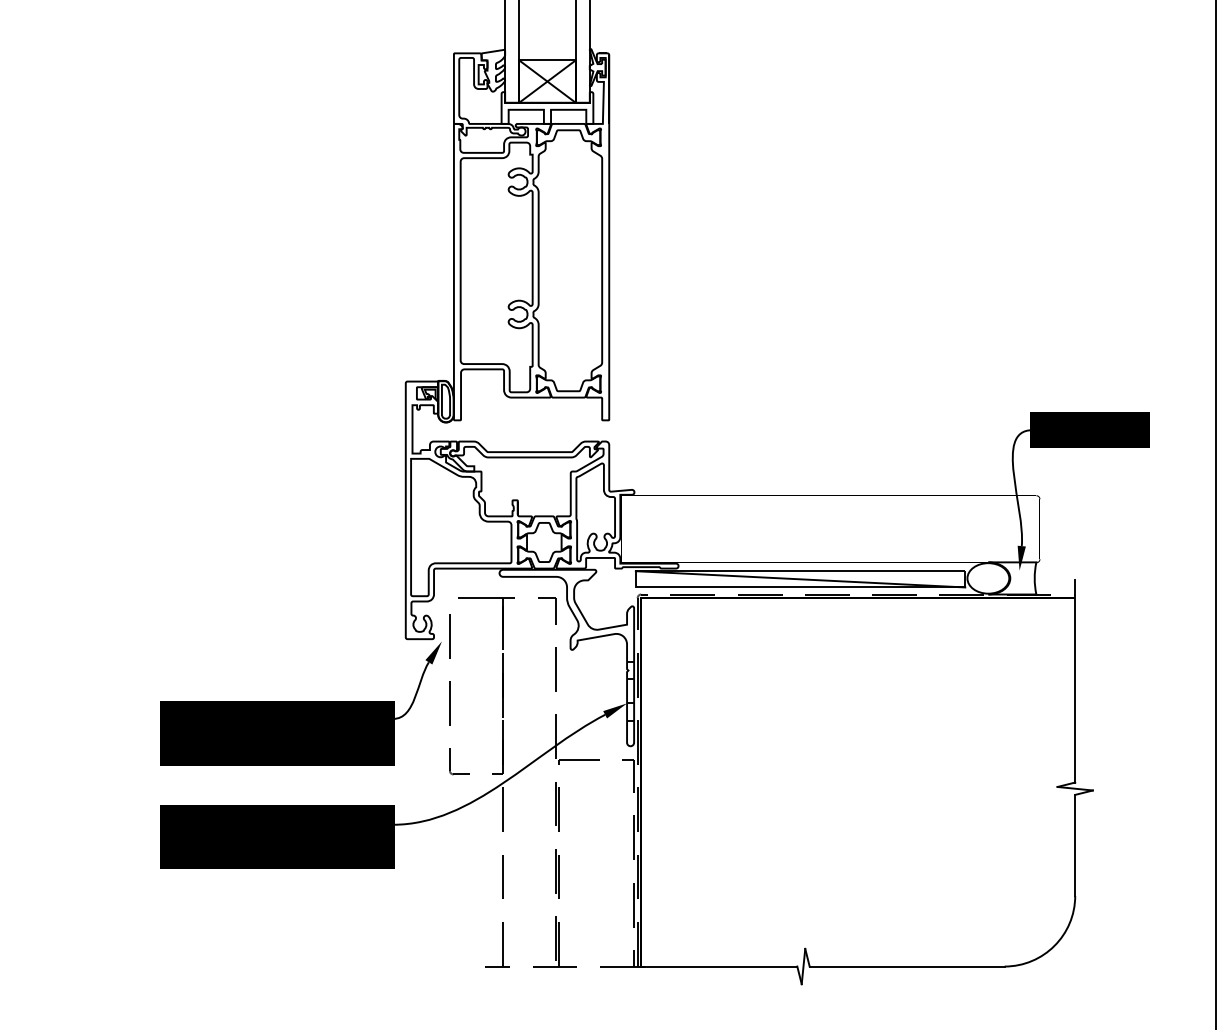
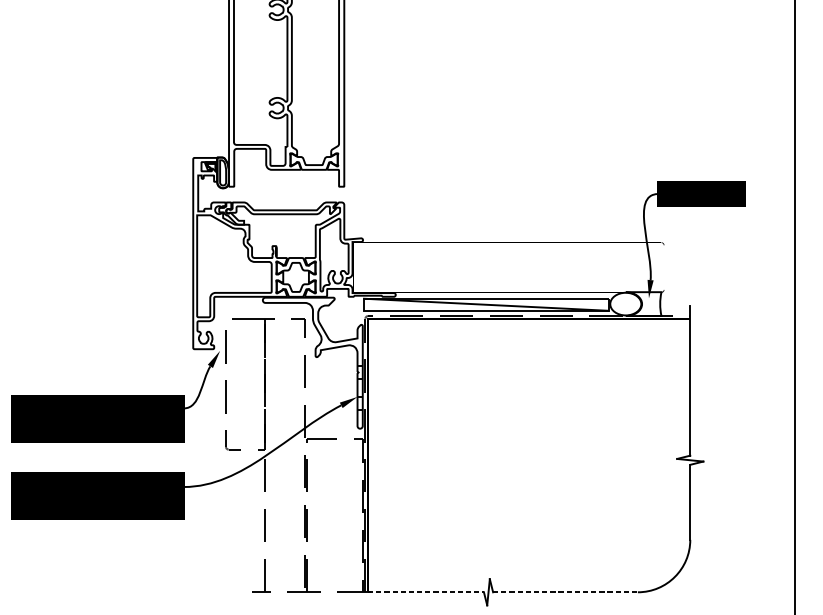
line: (719, 966) -> (426, 592), solid -> dashed
line: (907, 966) -> (565, 592), solid -> dashed

